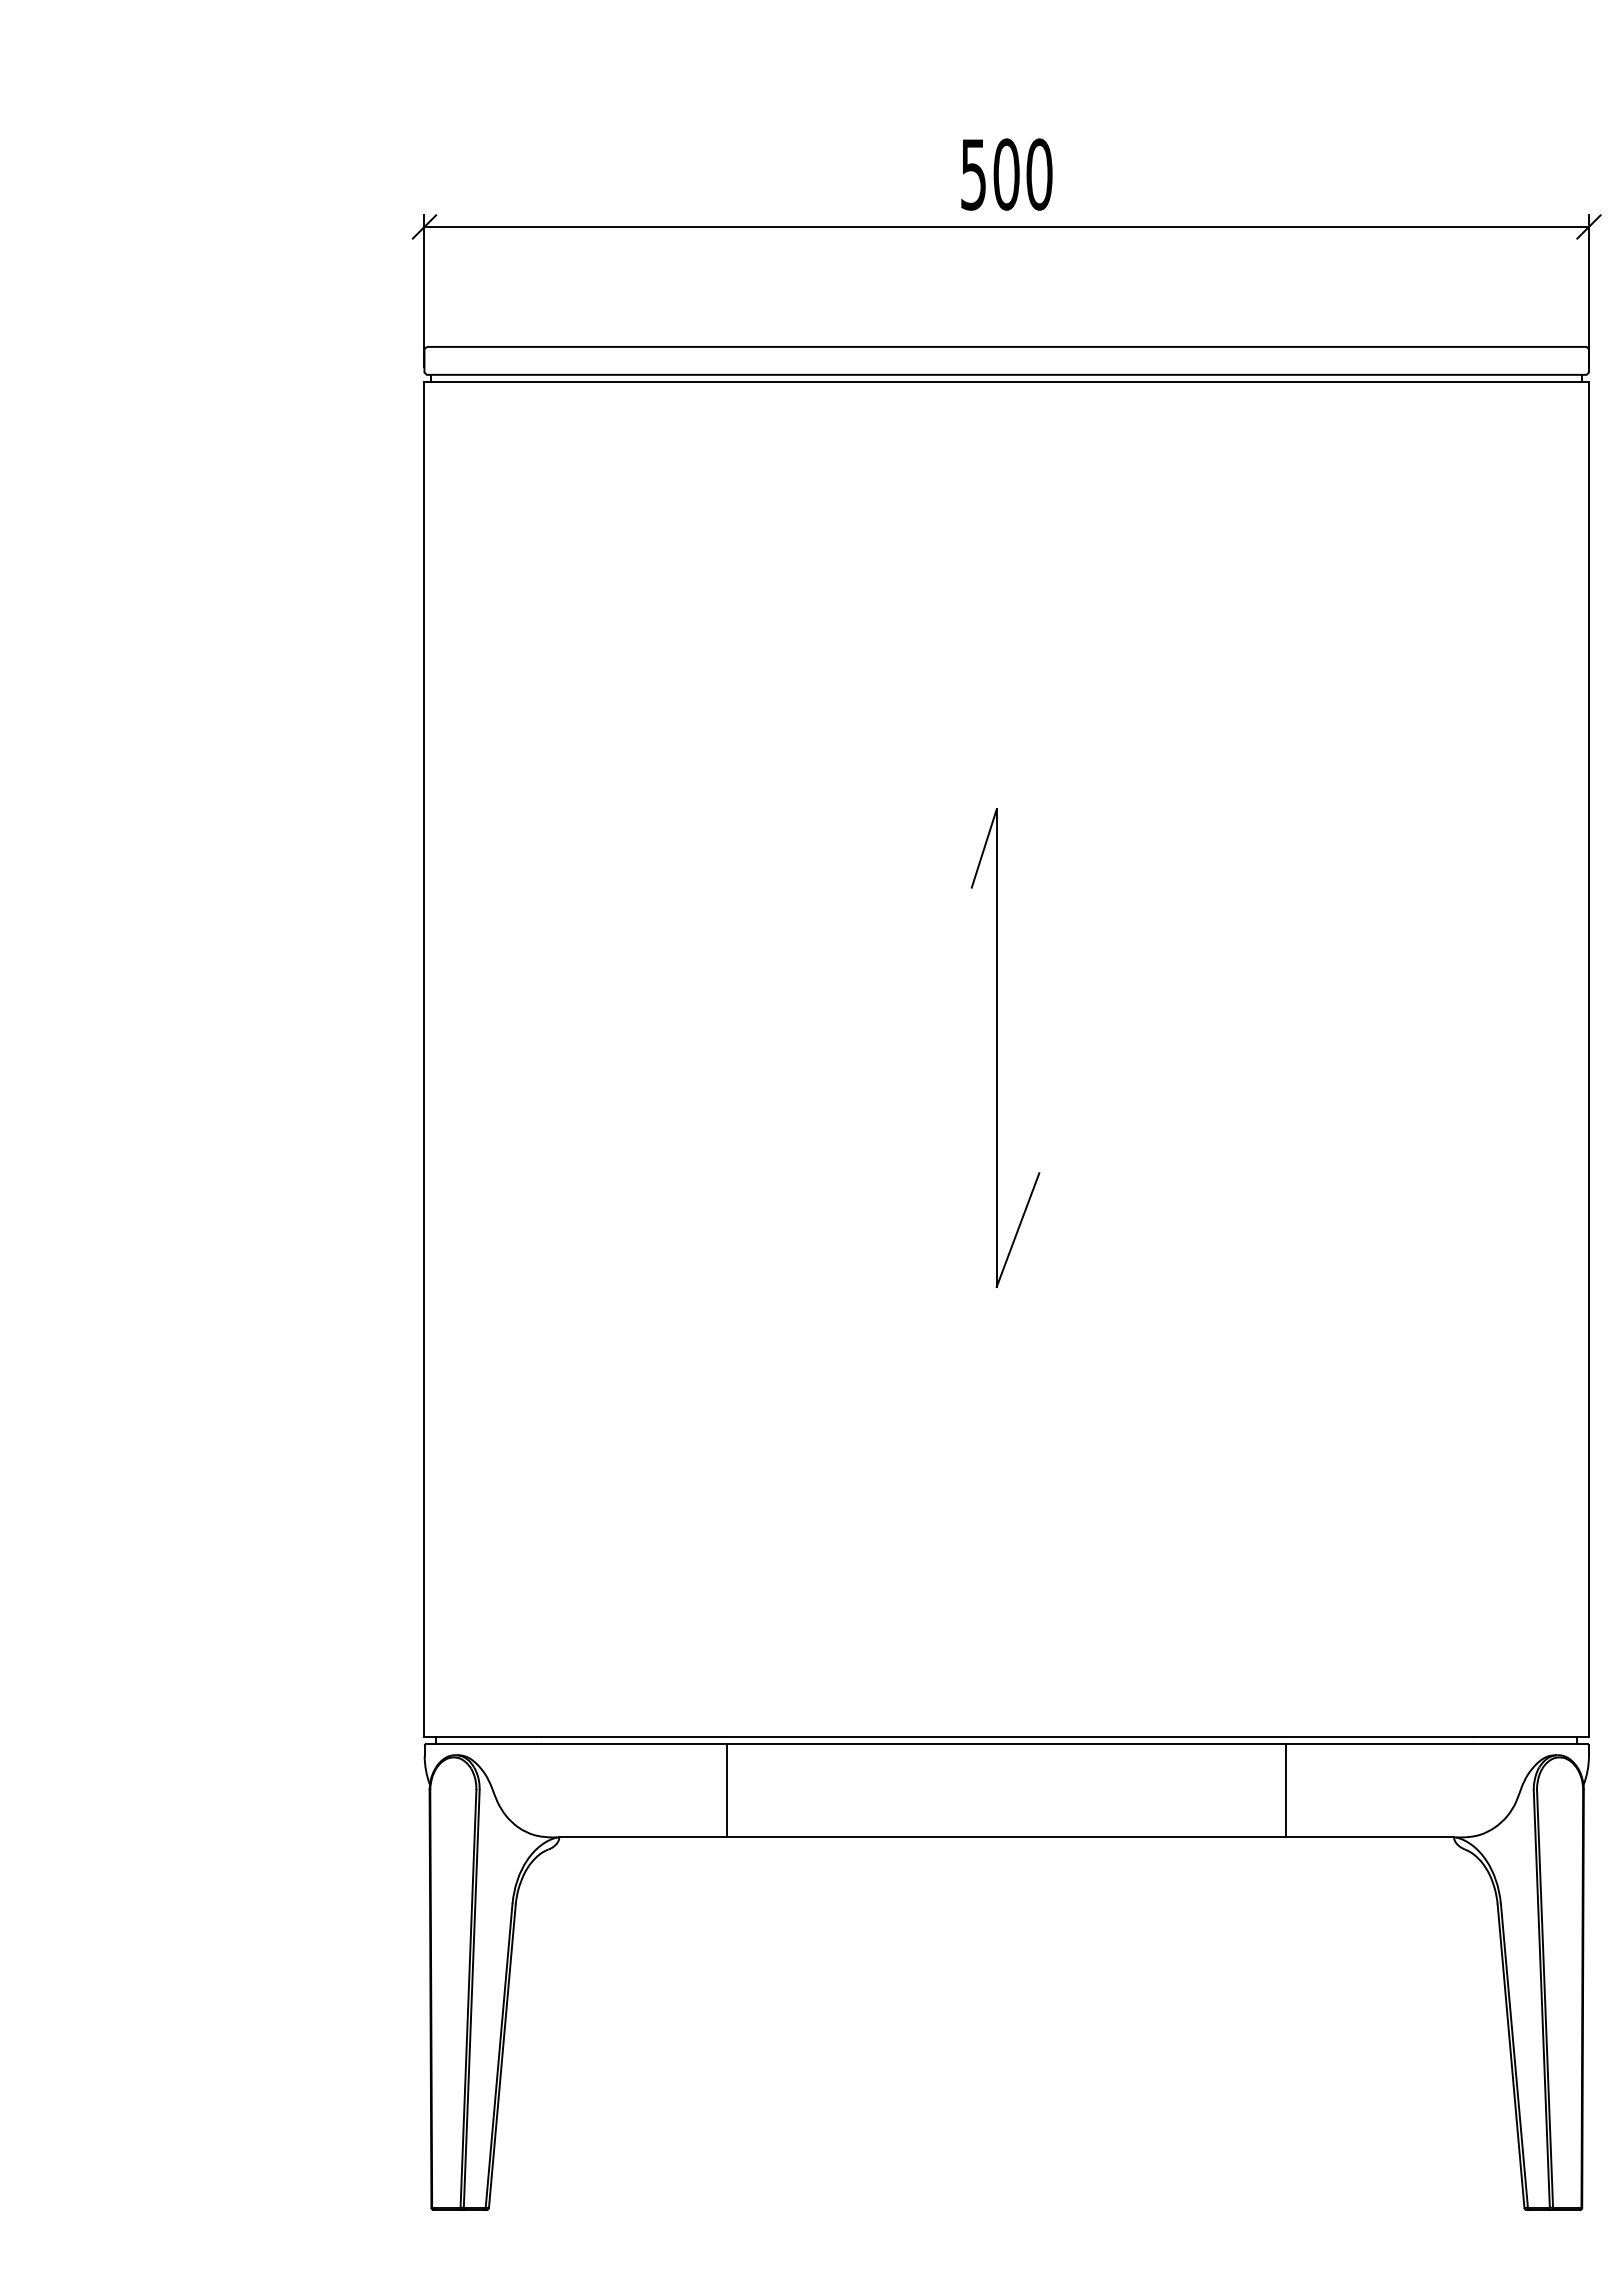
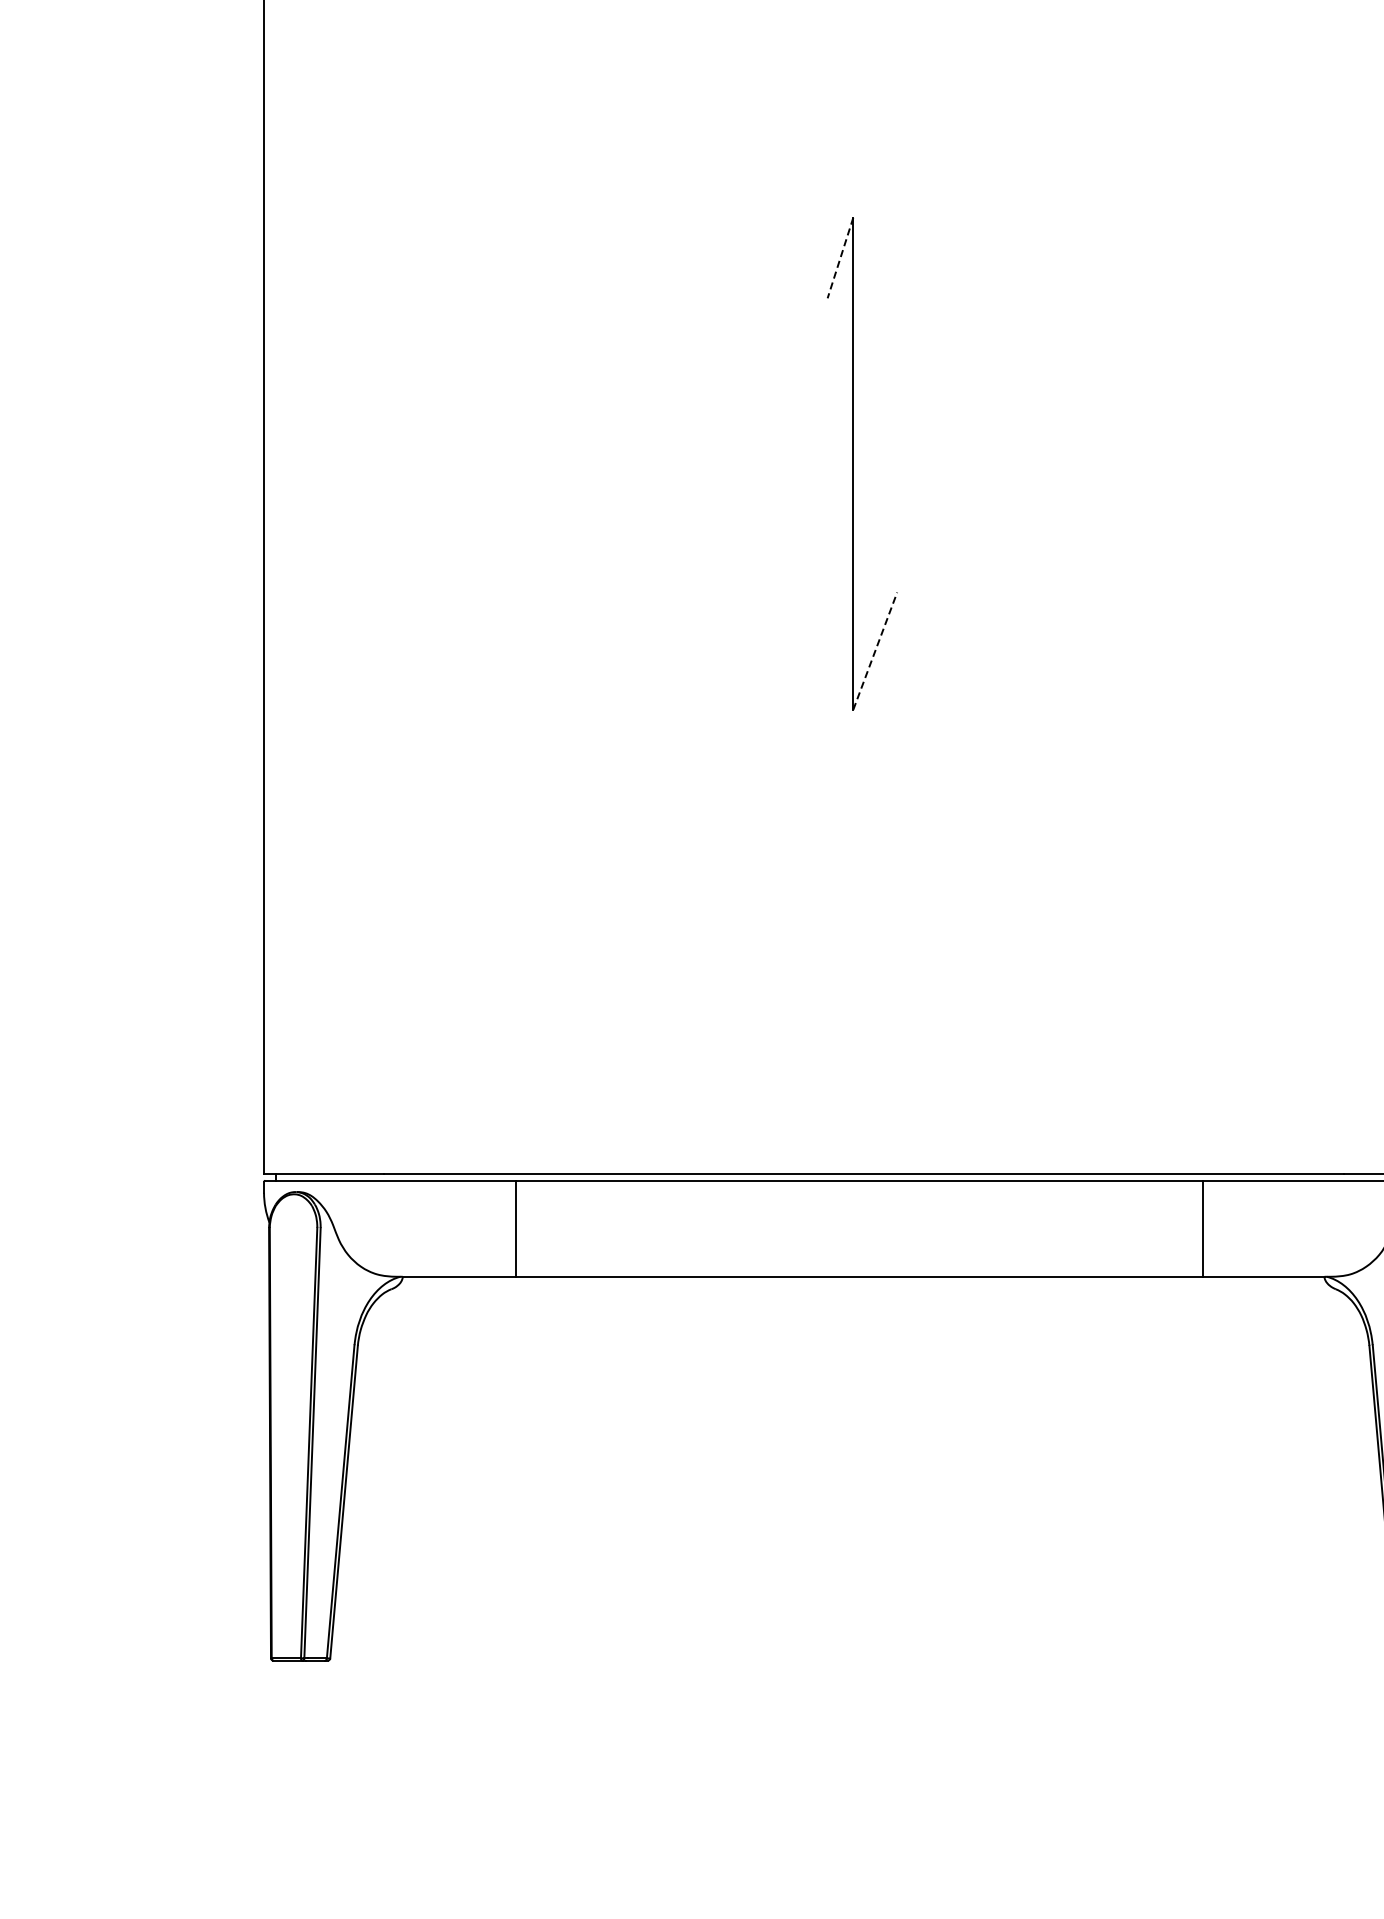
line: (984, 849) -> (840, 258), solid -> dashed
line: (1018, 1230) -> (875, 651), solid -> dashed
line: (727, 1790) -> (516, 1228), moved
line: (1286, 1790) -> (1203, 1228), moved

